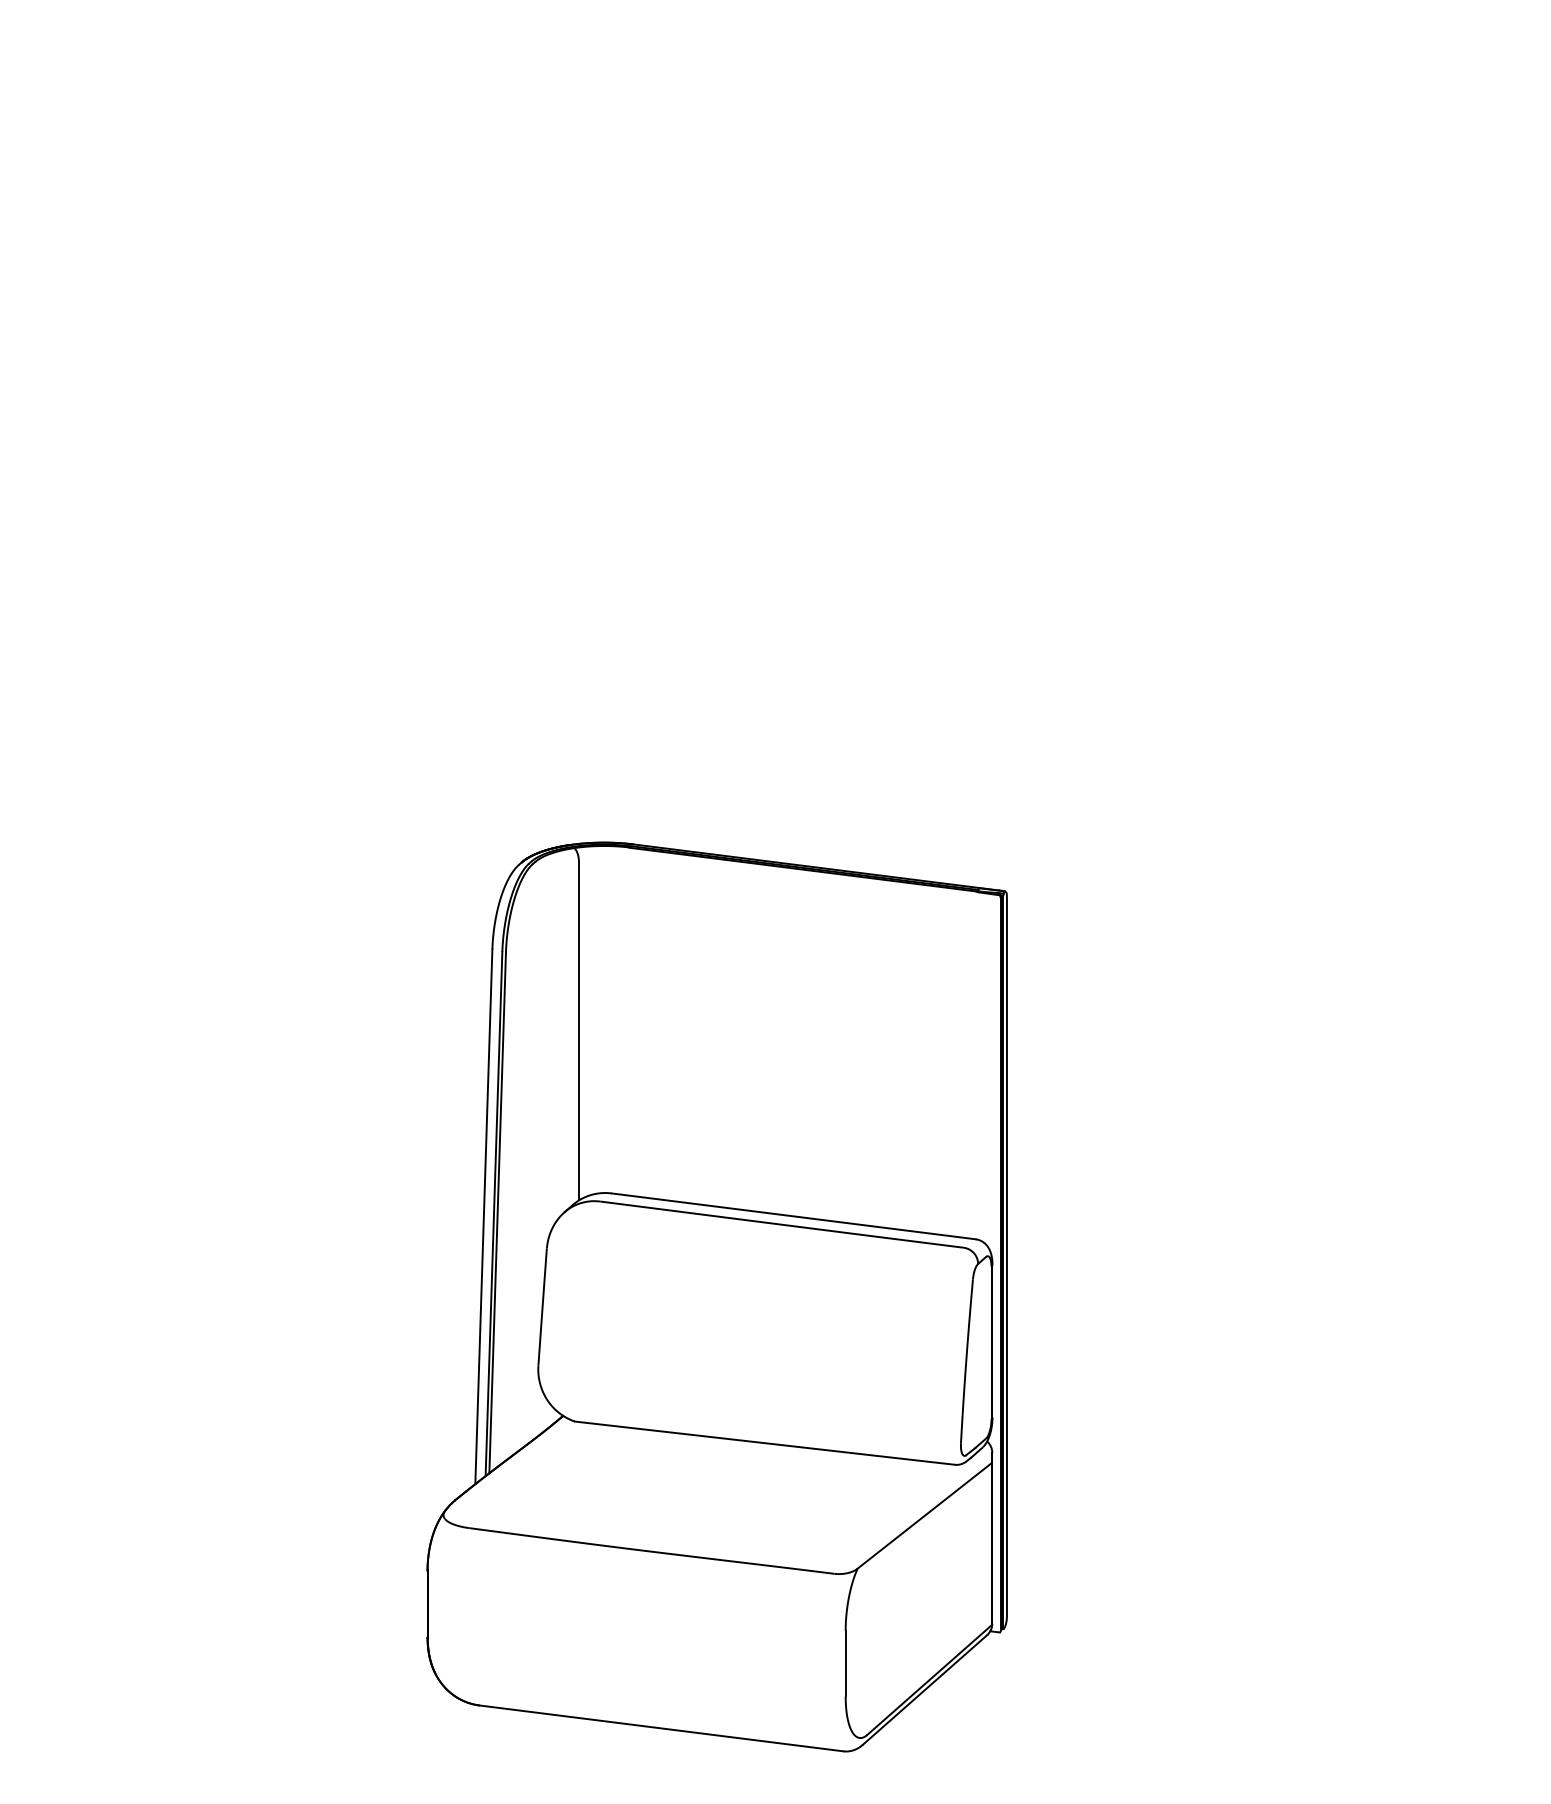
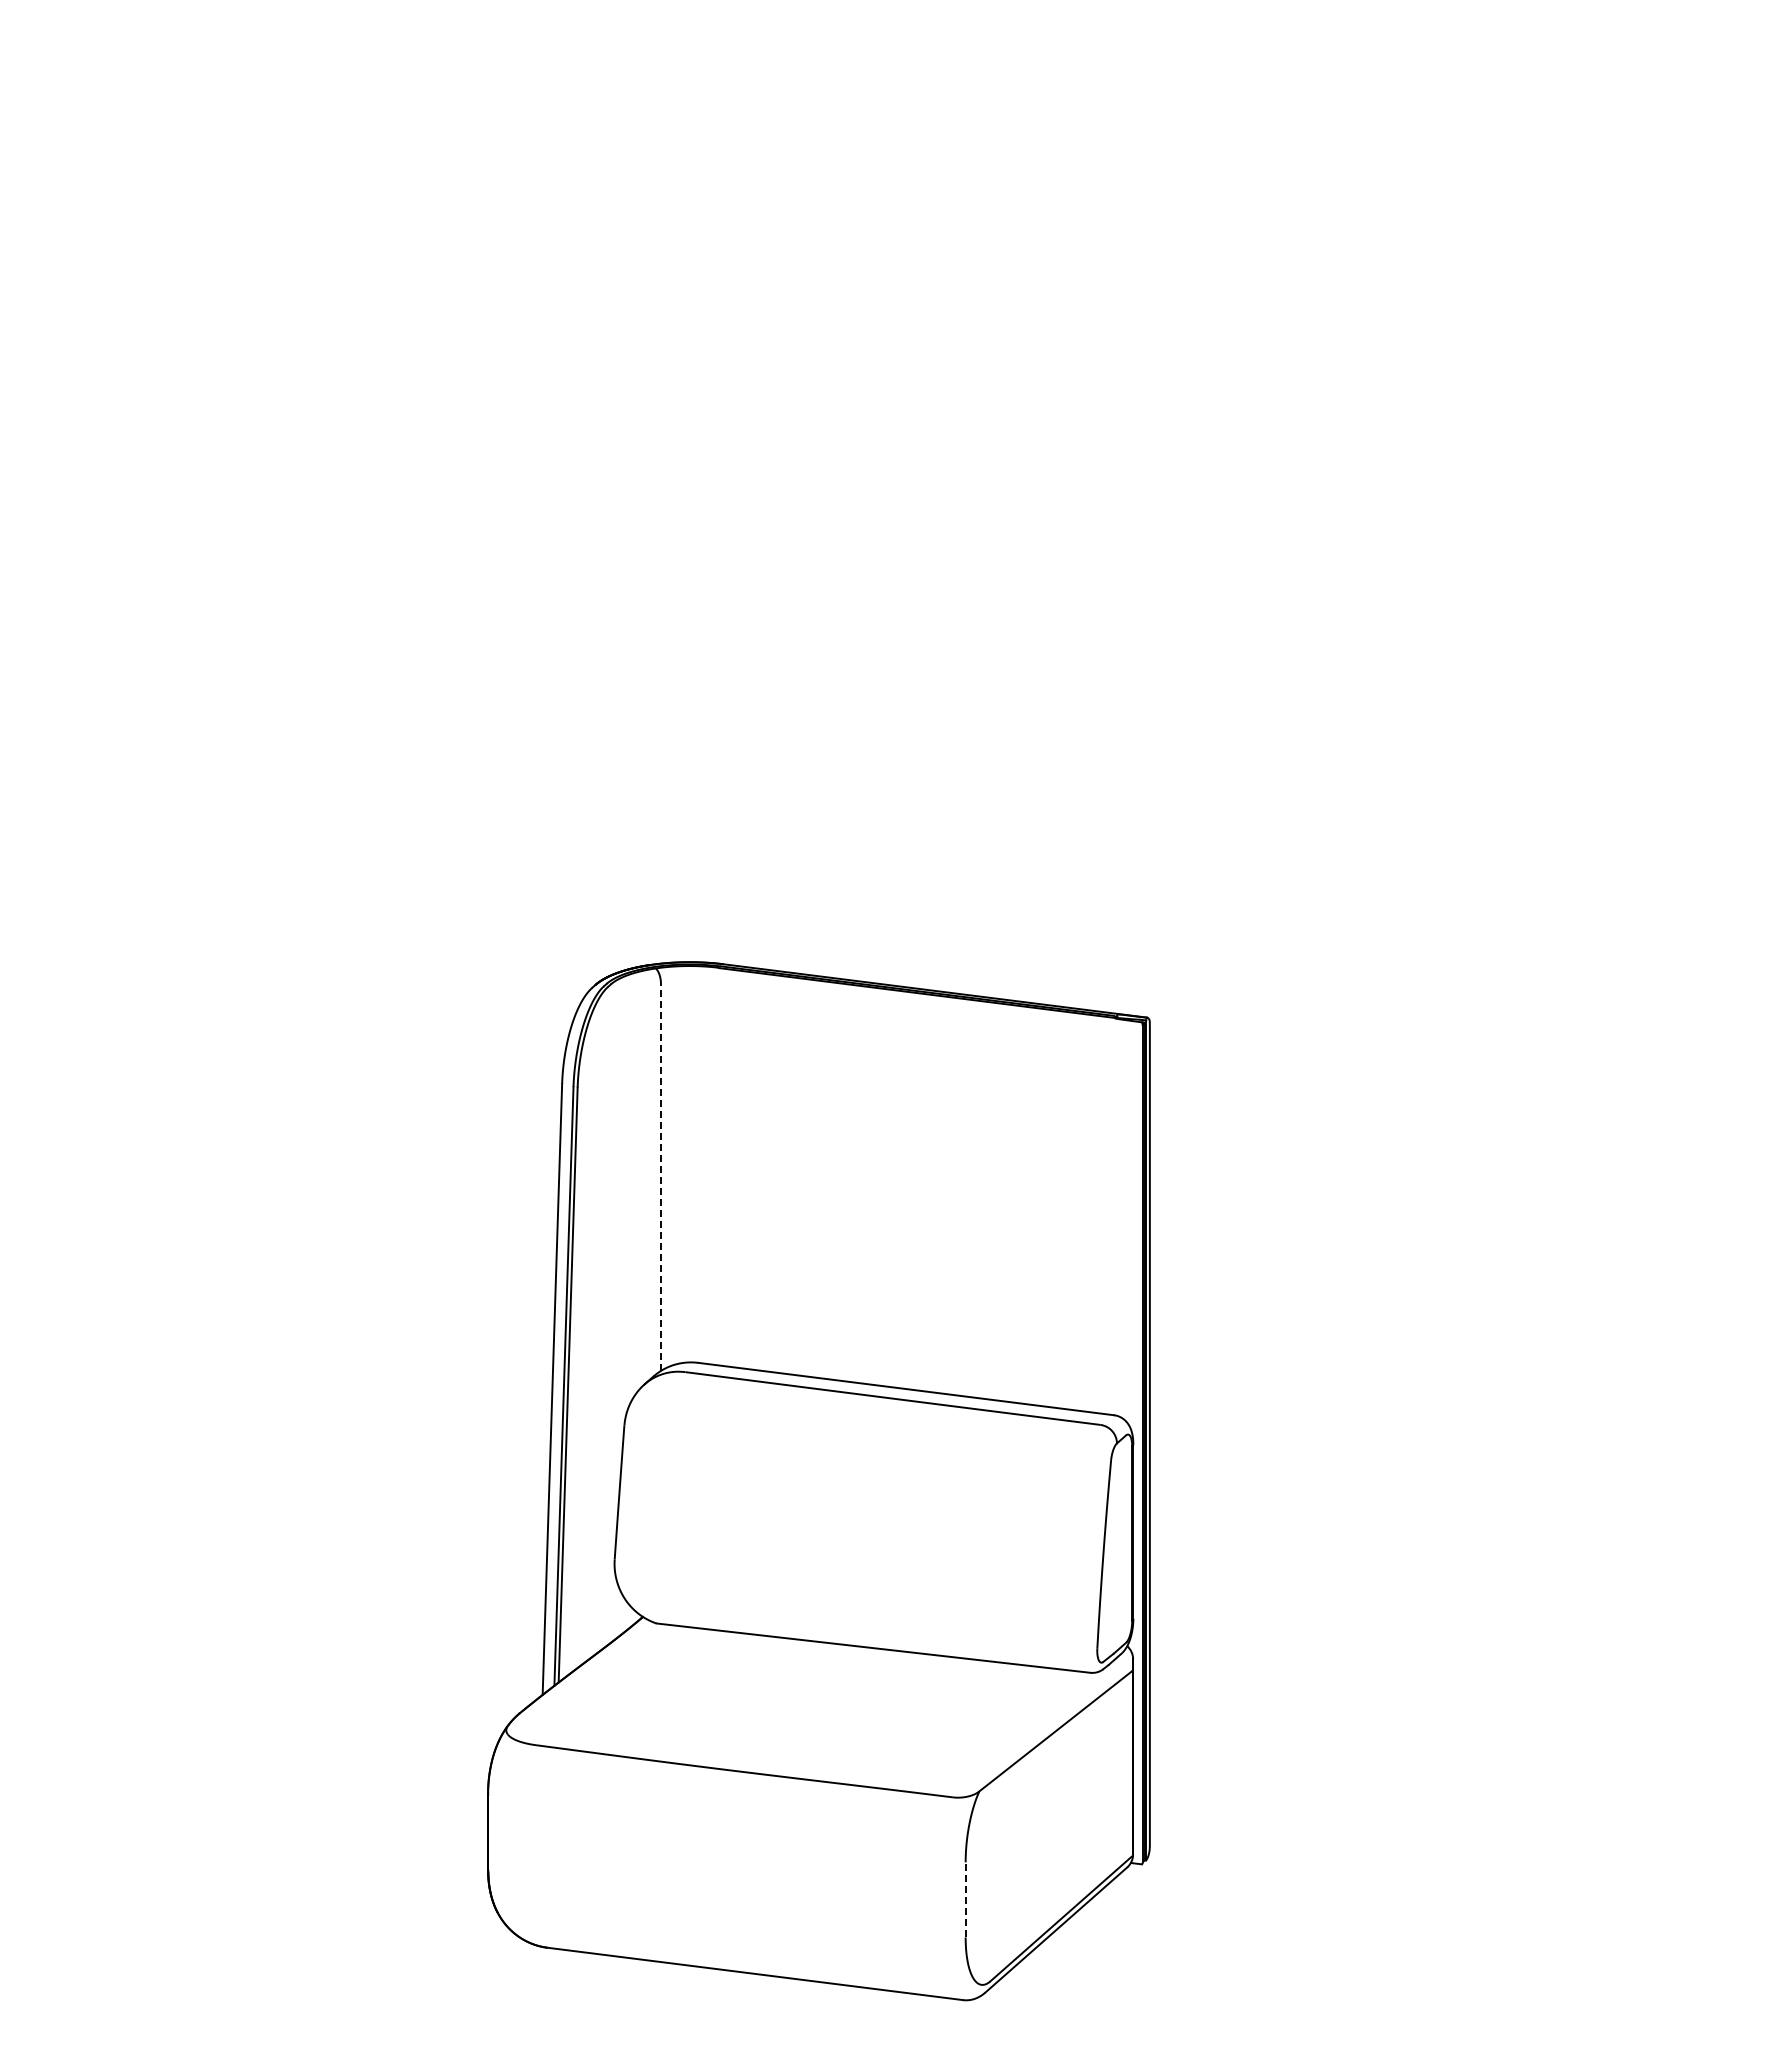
line: (579, 1030) -> (661, 1176), solid -> dashed
line: (845, 1663) -> (965, 1899), solid -> dashed

